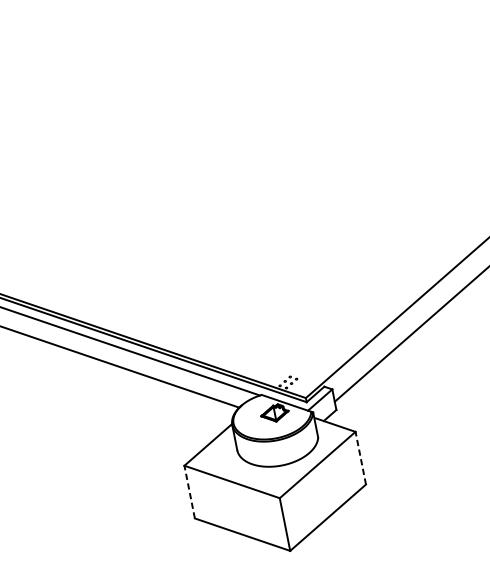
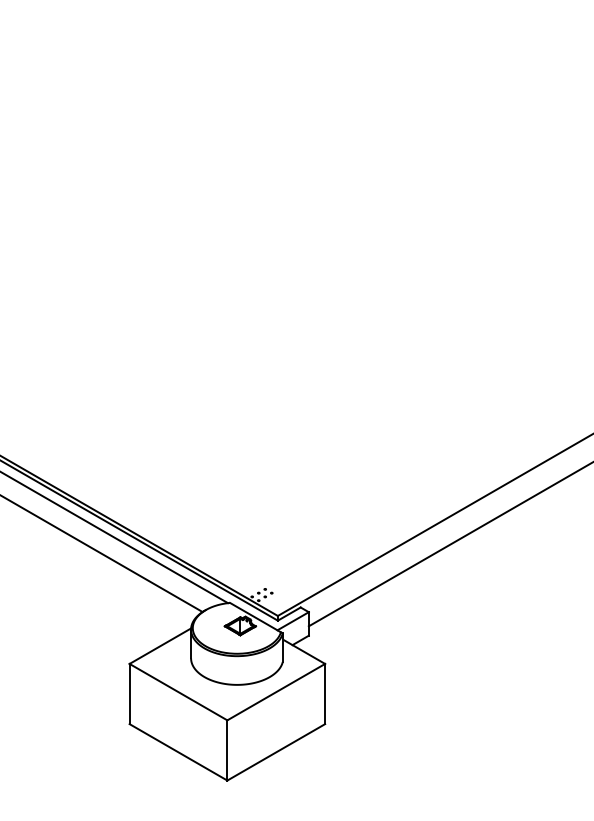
line: (361, 457) -> (325, 693), dashed -> solid
line: (189, 491) -> (129, 693), dashed -> solid

